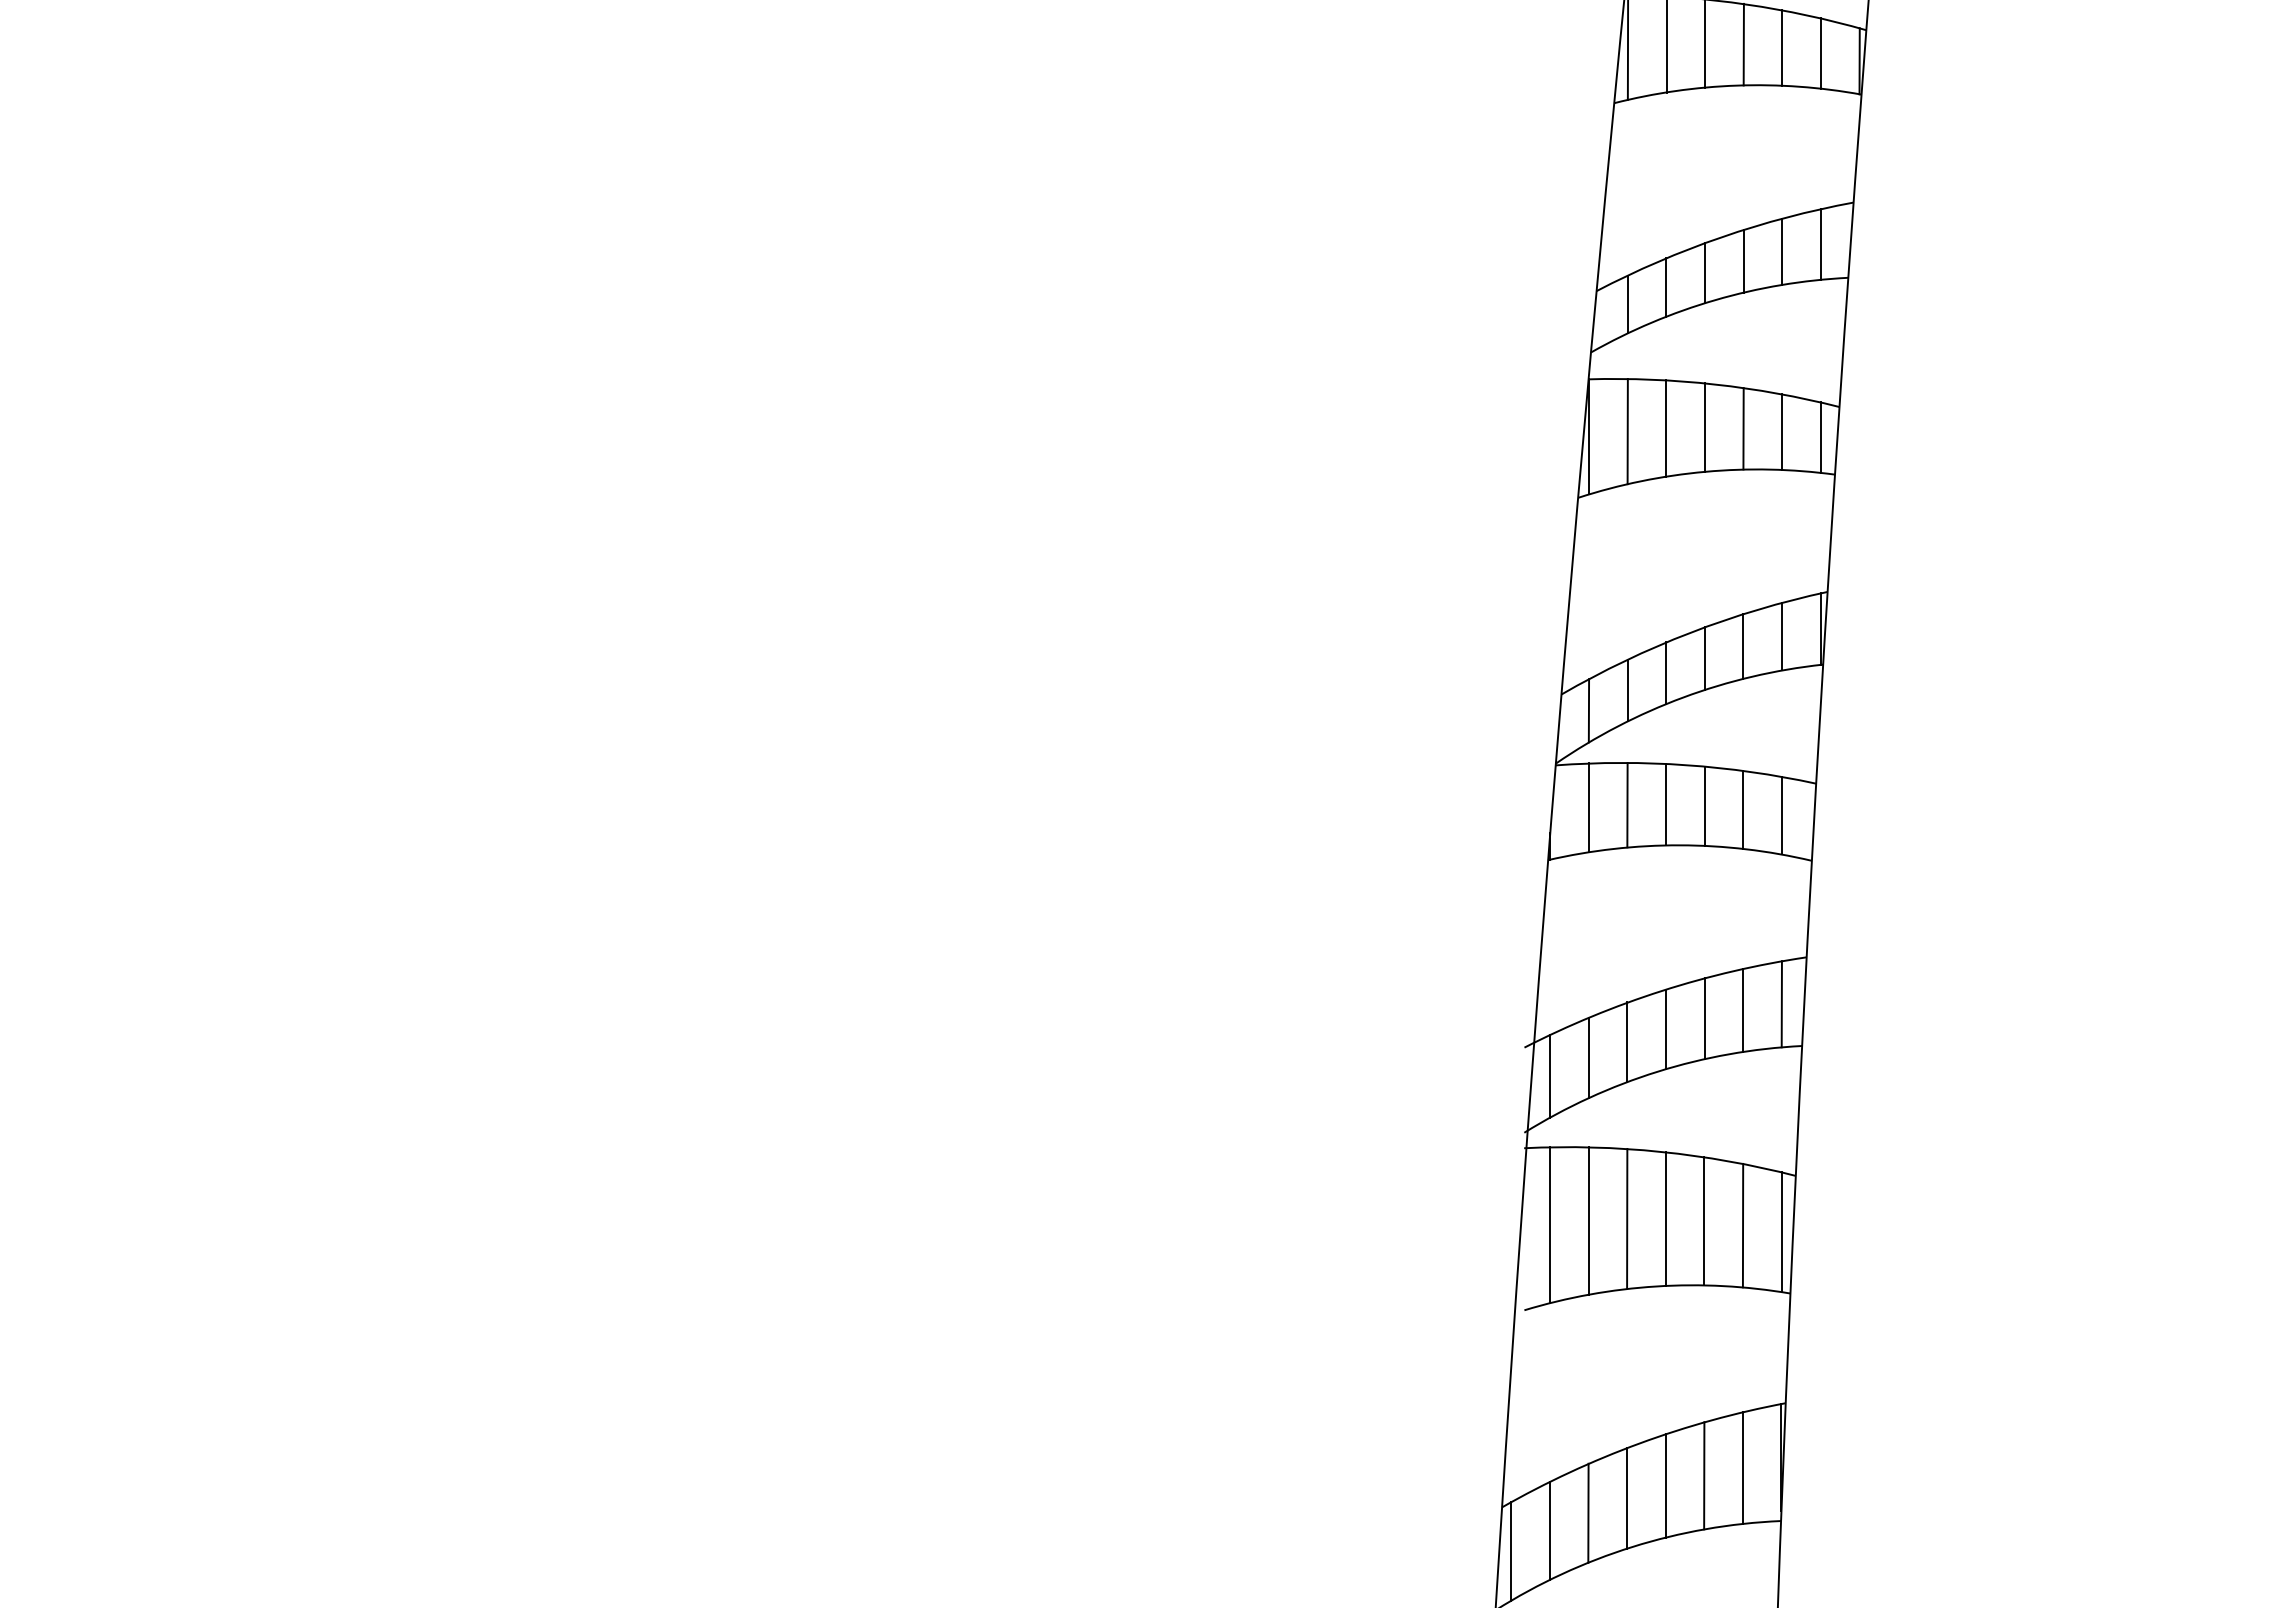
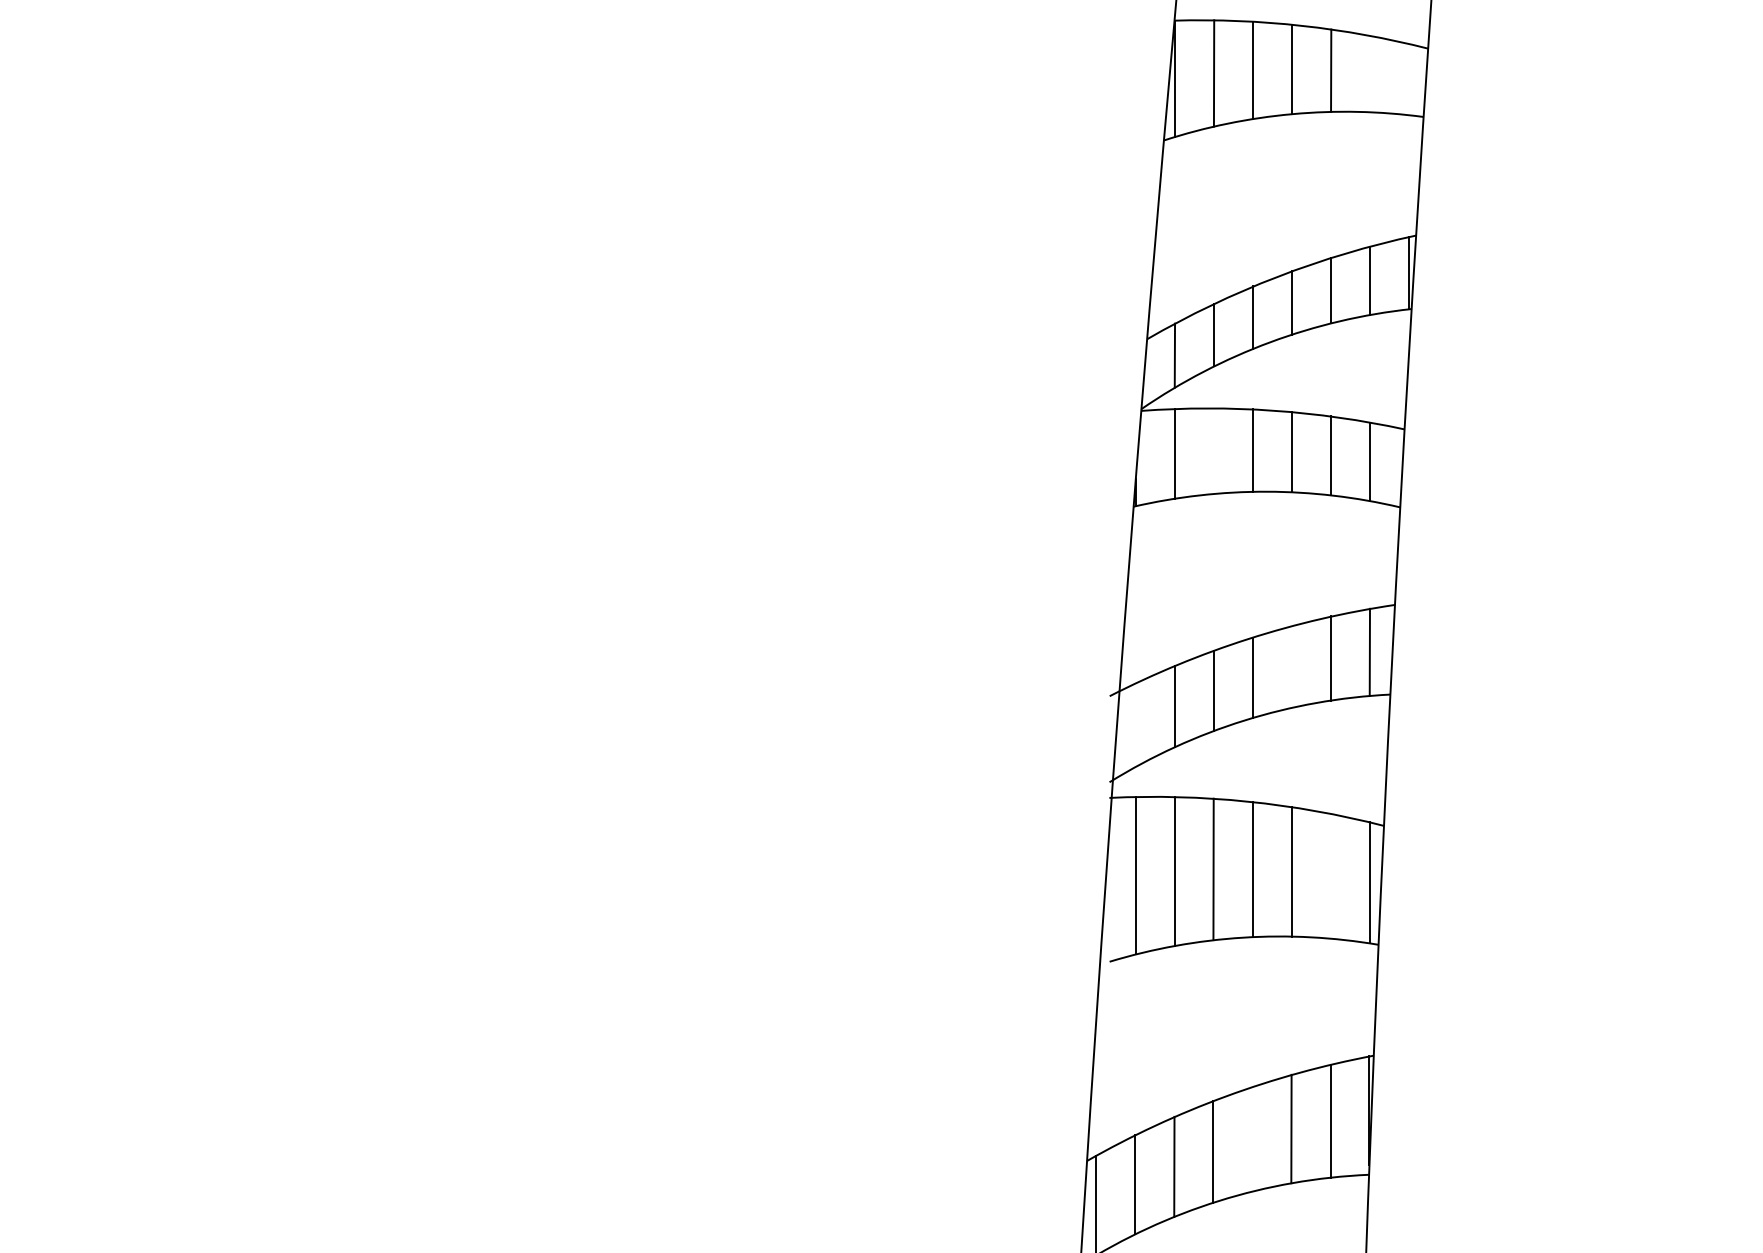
line: (1782, 431) -> (1370, 73), removed
line: (1820, 437) -> (1408, 79), removed
line: (1627, 804) -> (1213, 450), removed
line: (1704, 1018) -> (1291, 666), removed
line: (1550, 1075) -> (1136, 724), removed
line: (1742, 1225) -> (1330, 876), removed
line: (1665, 1485) -> (1252, 1138), removed

